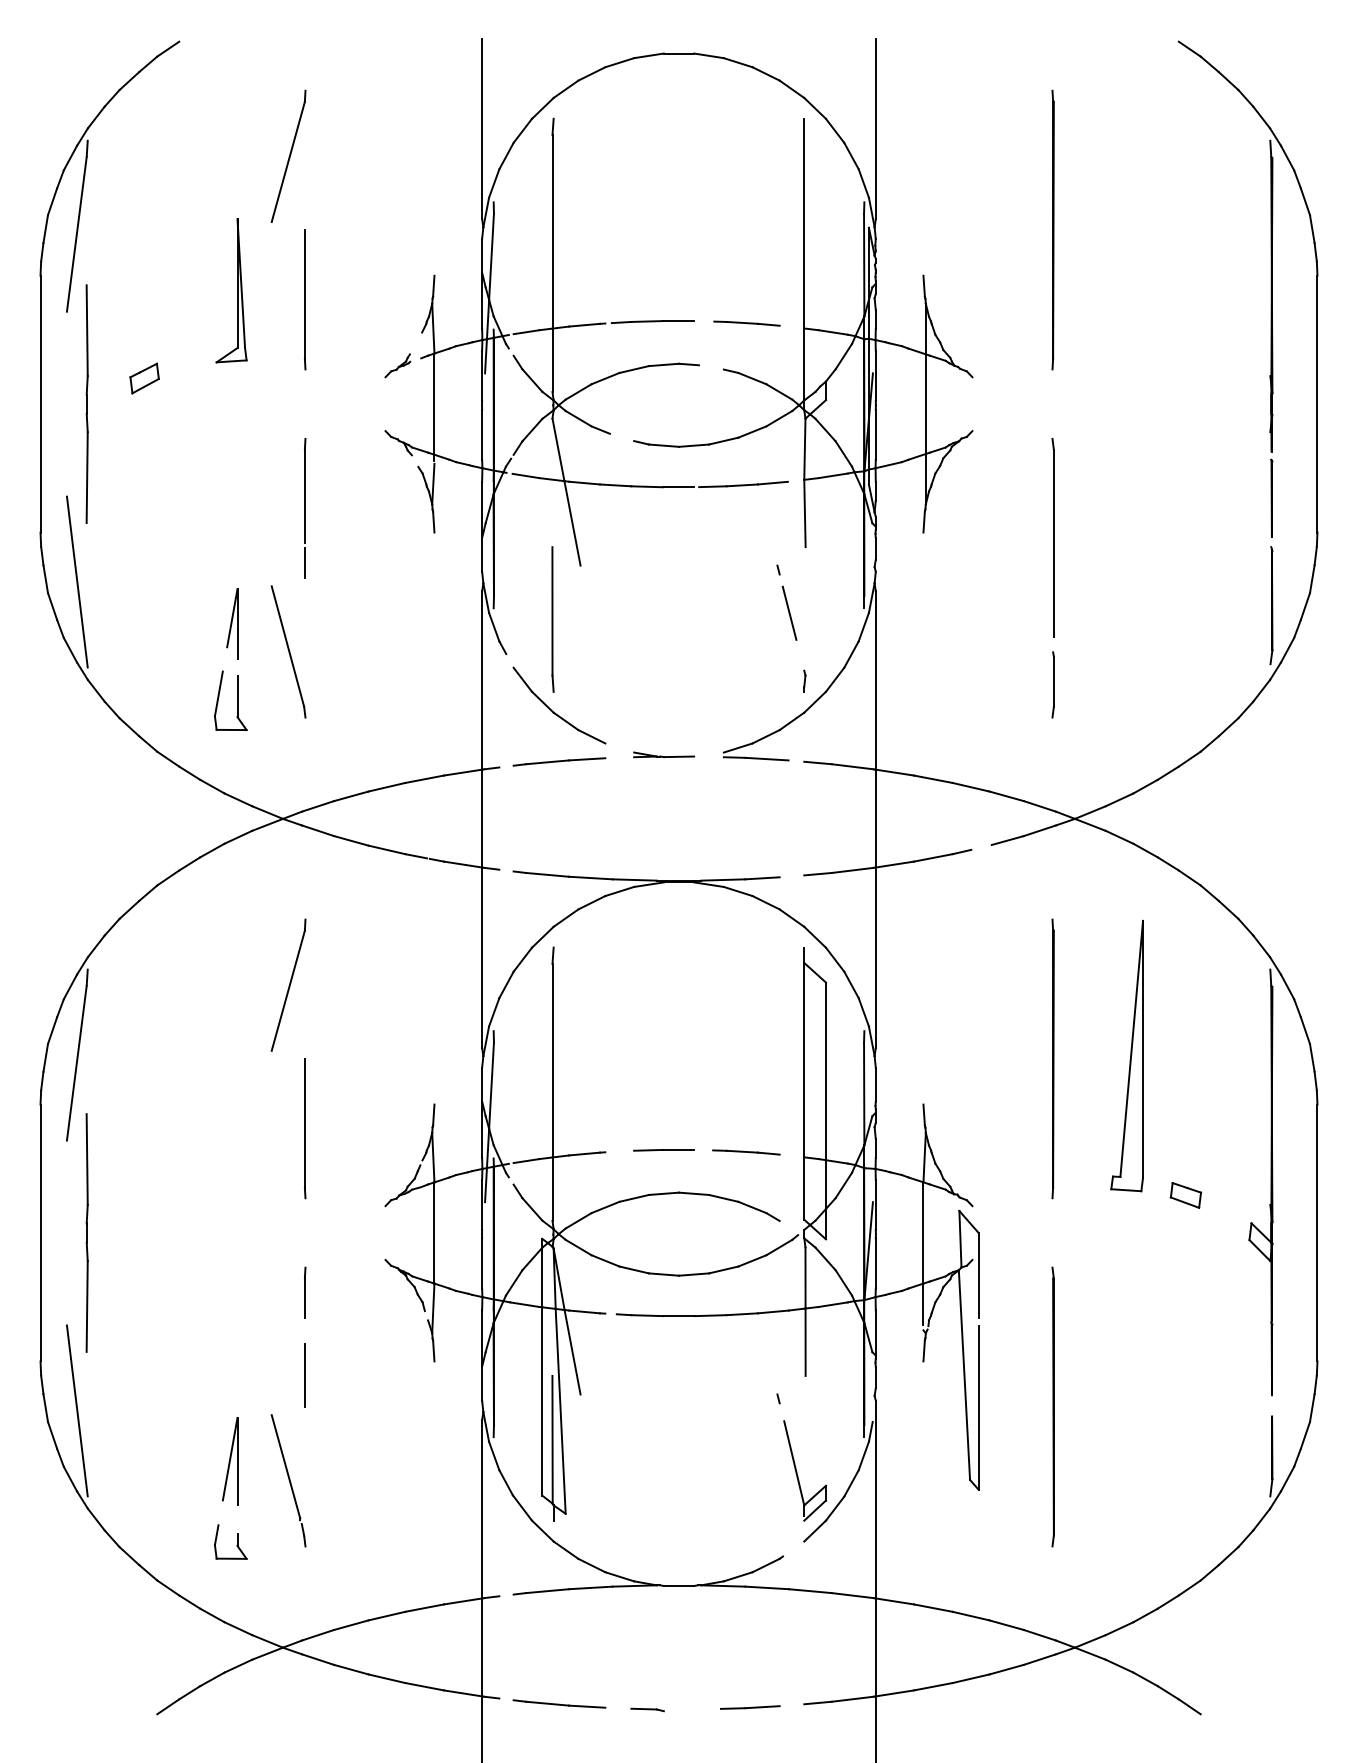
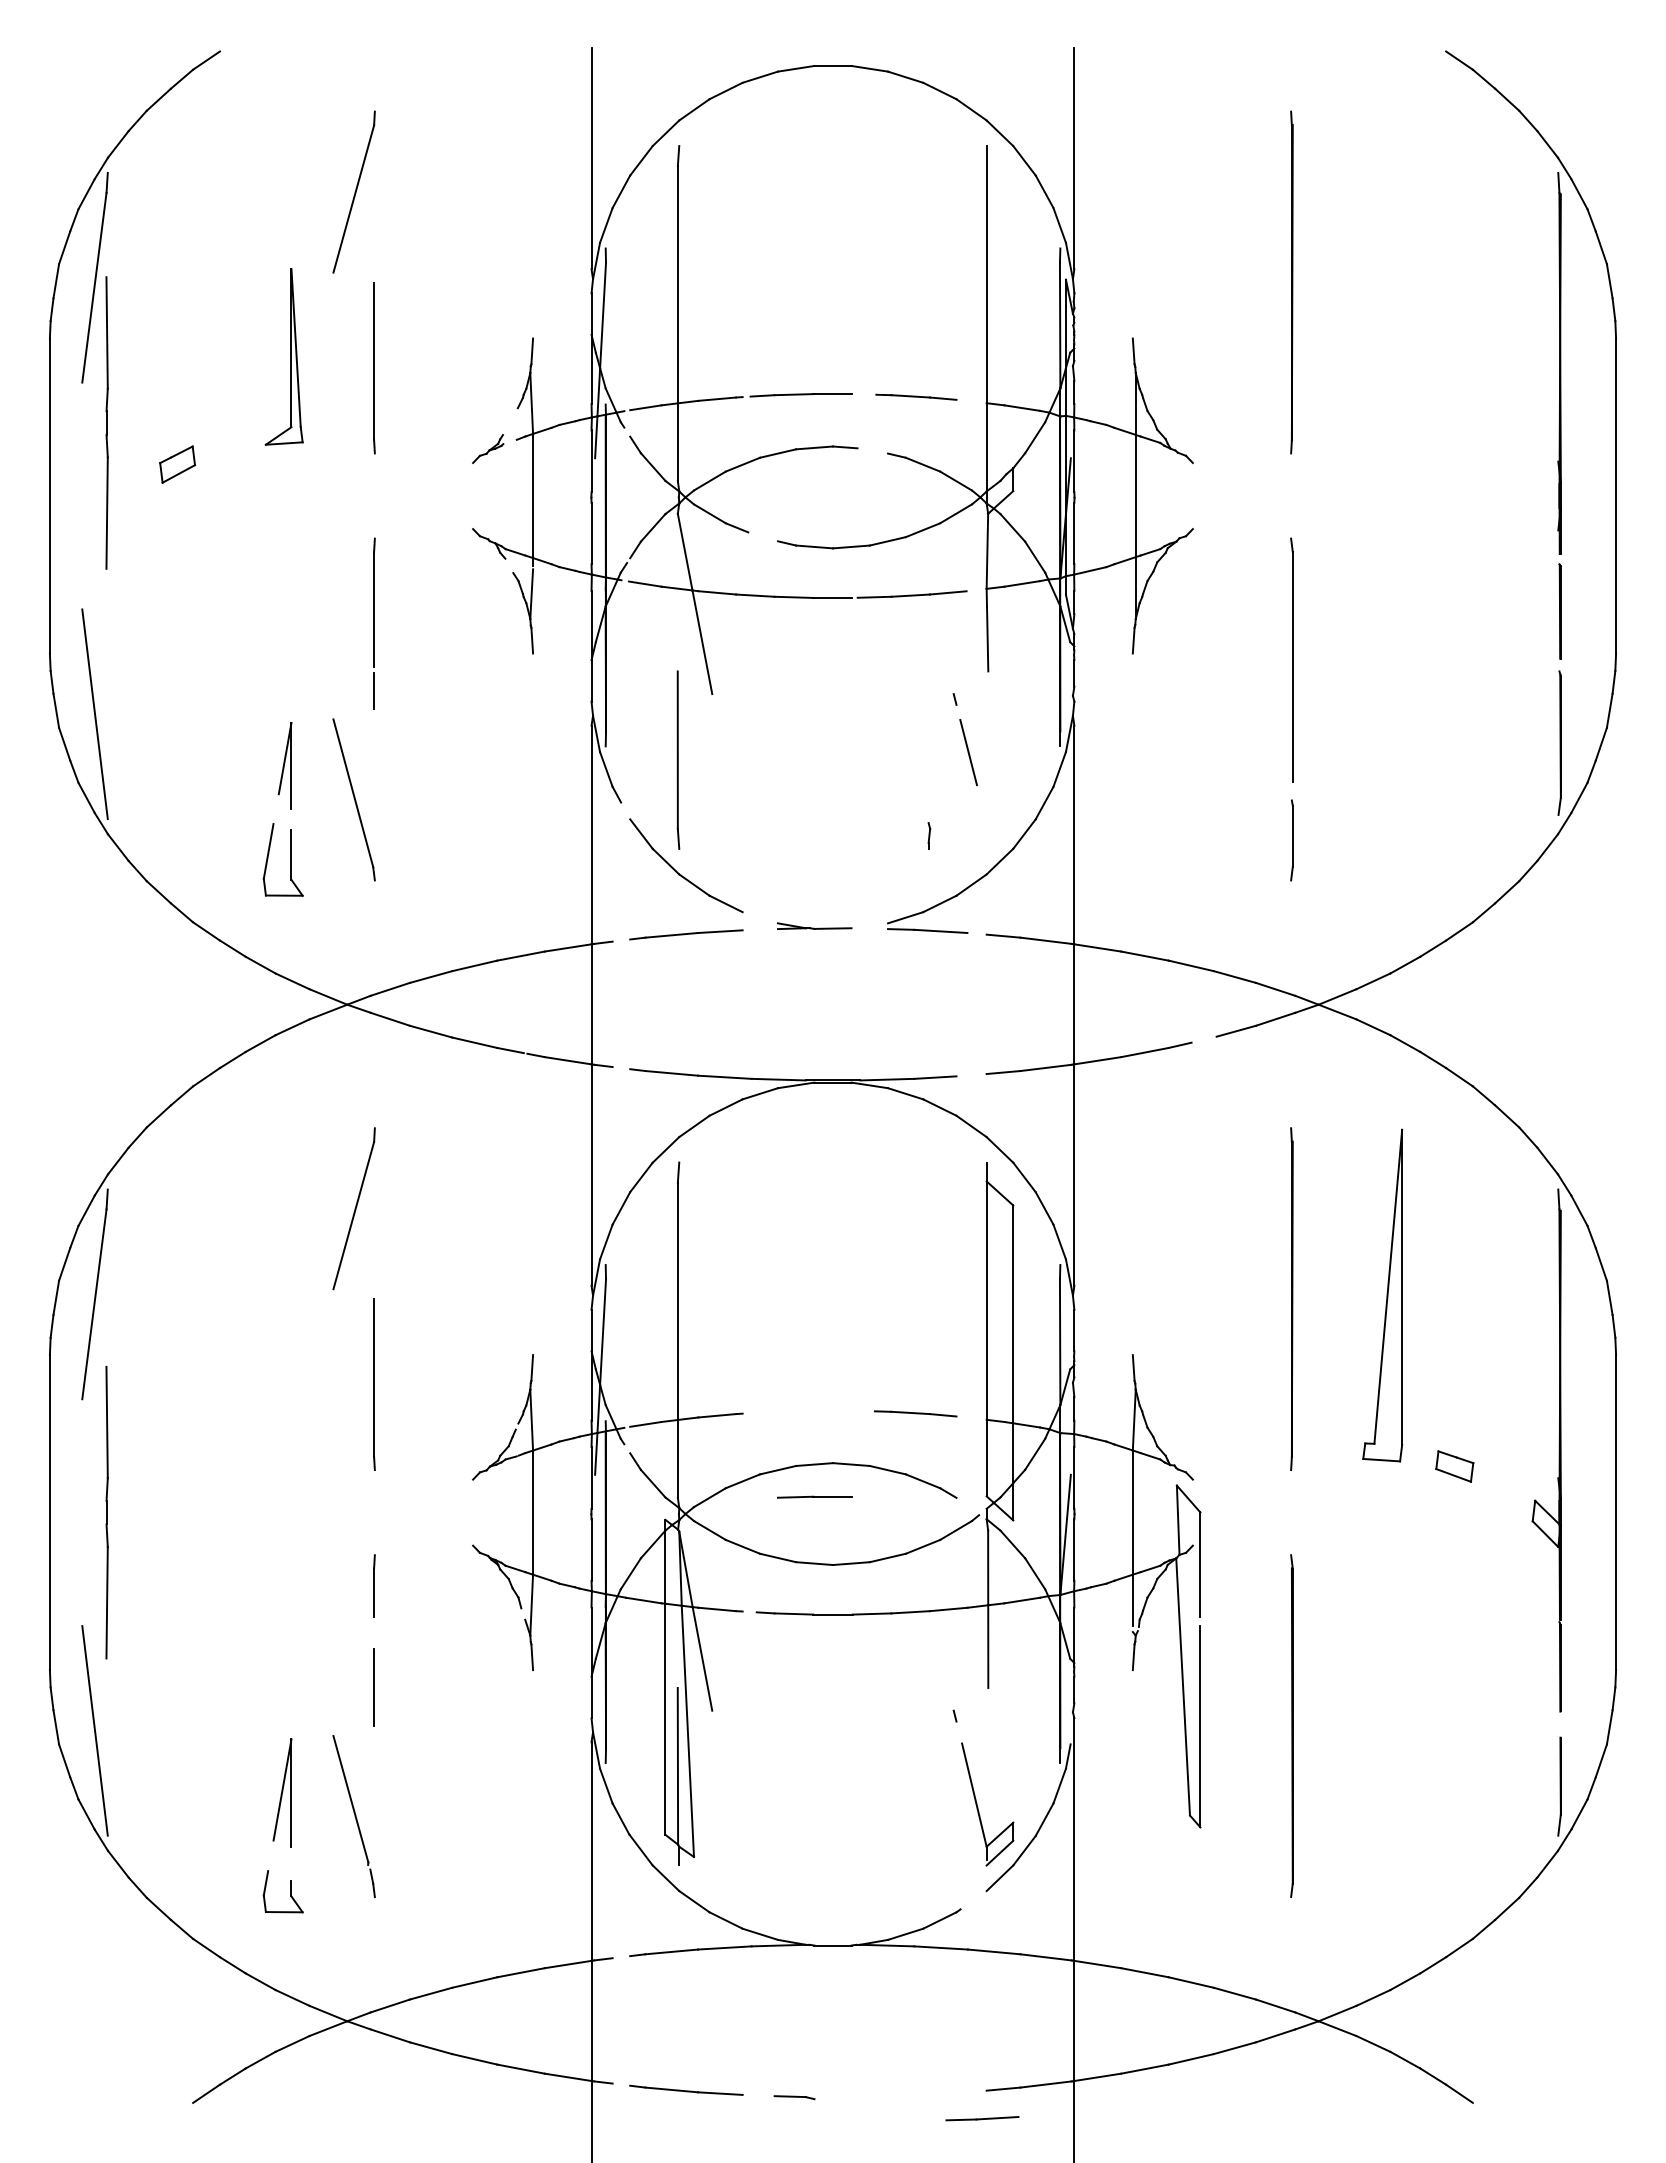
line: (86, 403) -> (106, 422), moved
part: (804, 680) -> (929, 835), moved
line: (663, 1149) -> (814, 1496), moved
line: (750, 1707) -> (982, 2118), moved

